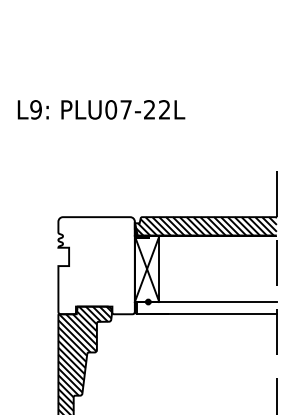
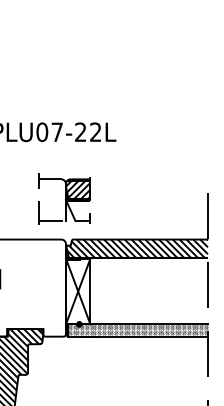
part: (132, 176) -> (63, 198), added
hatch: (206, 307) -> (137, 329), added

